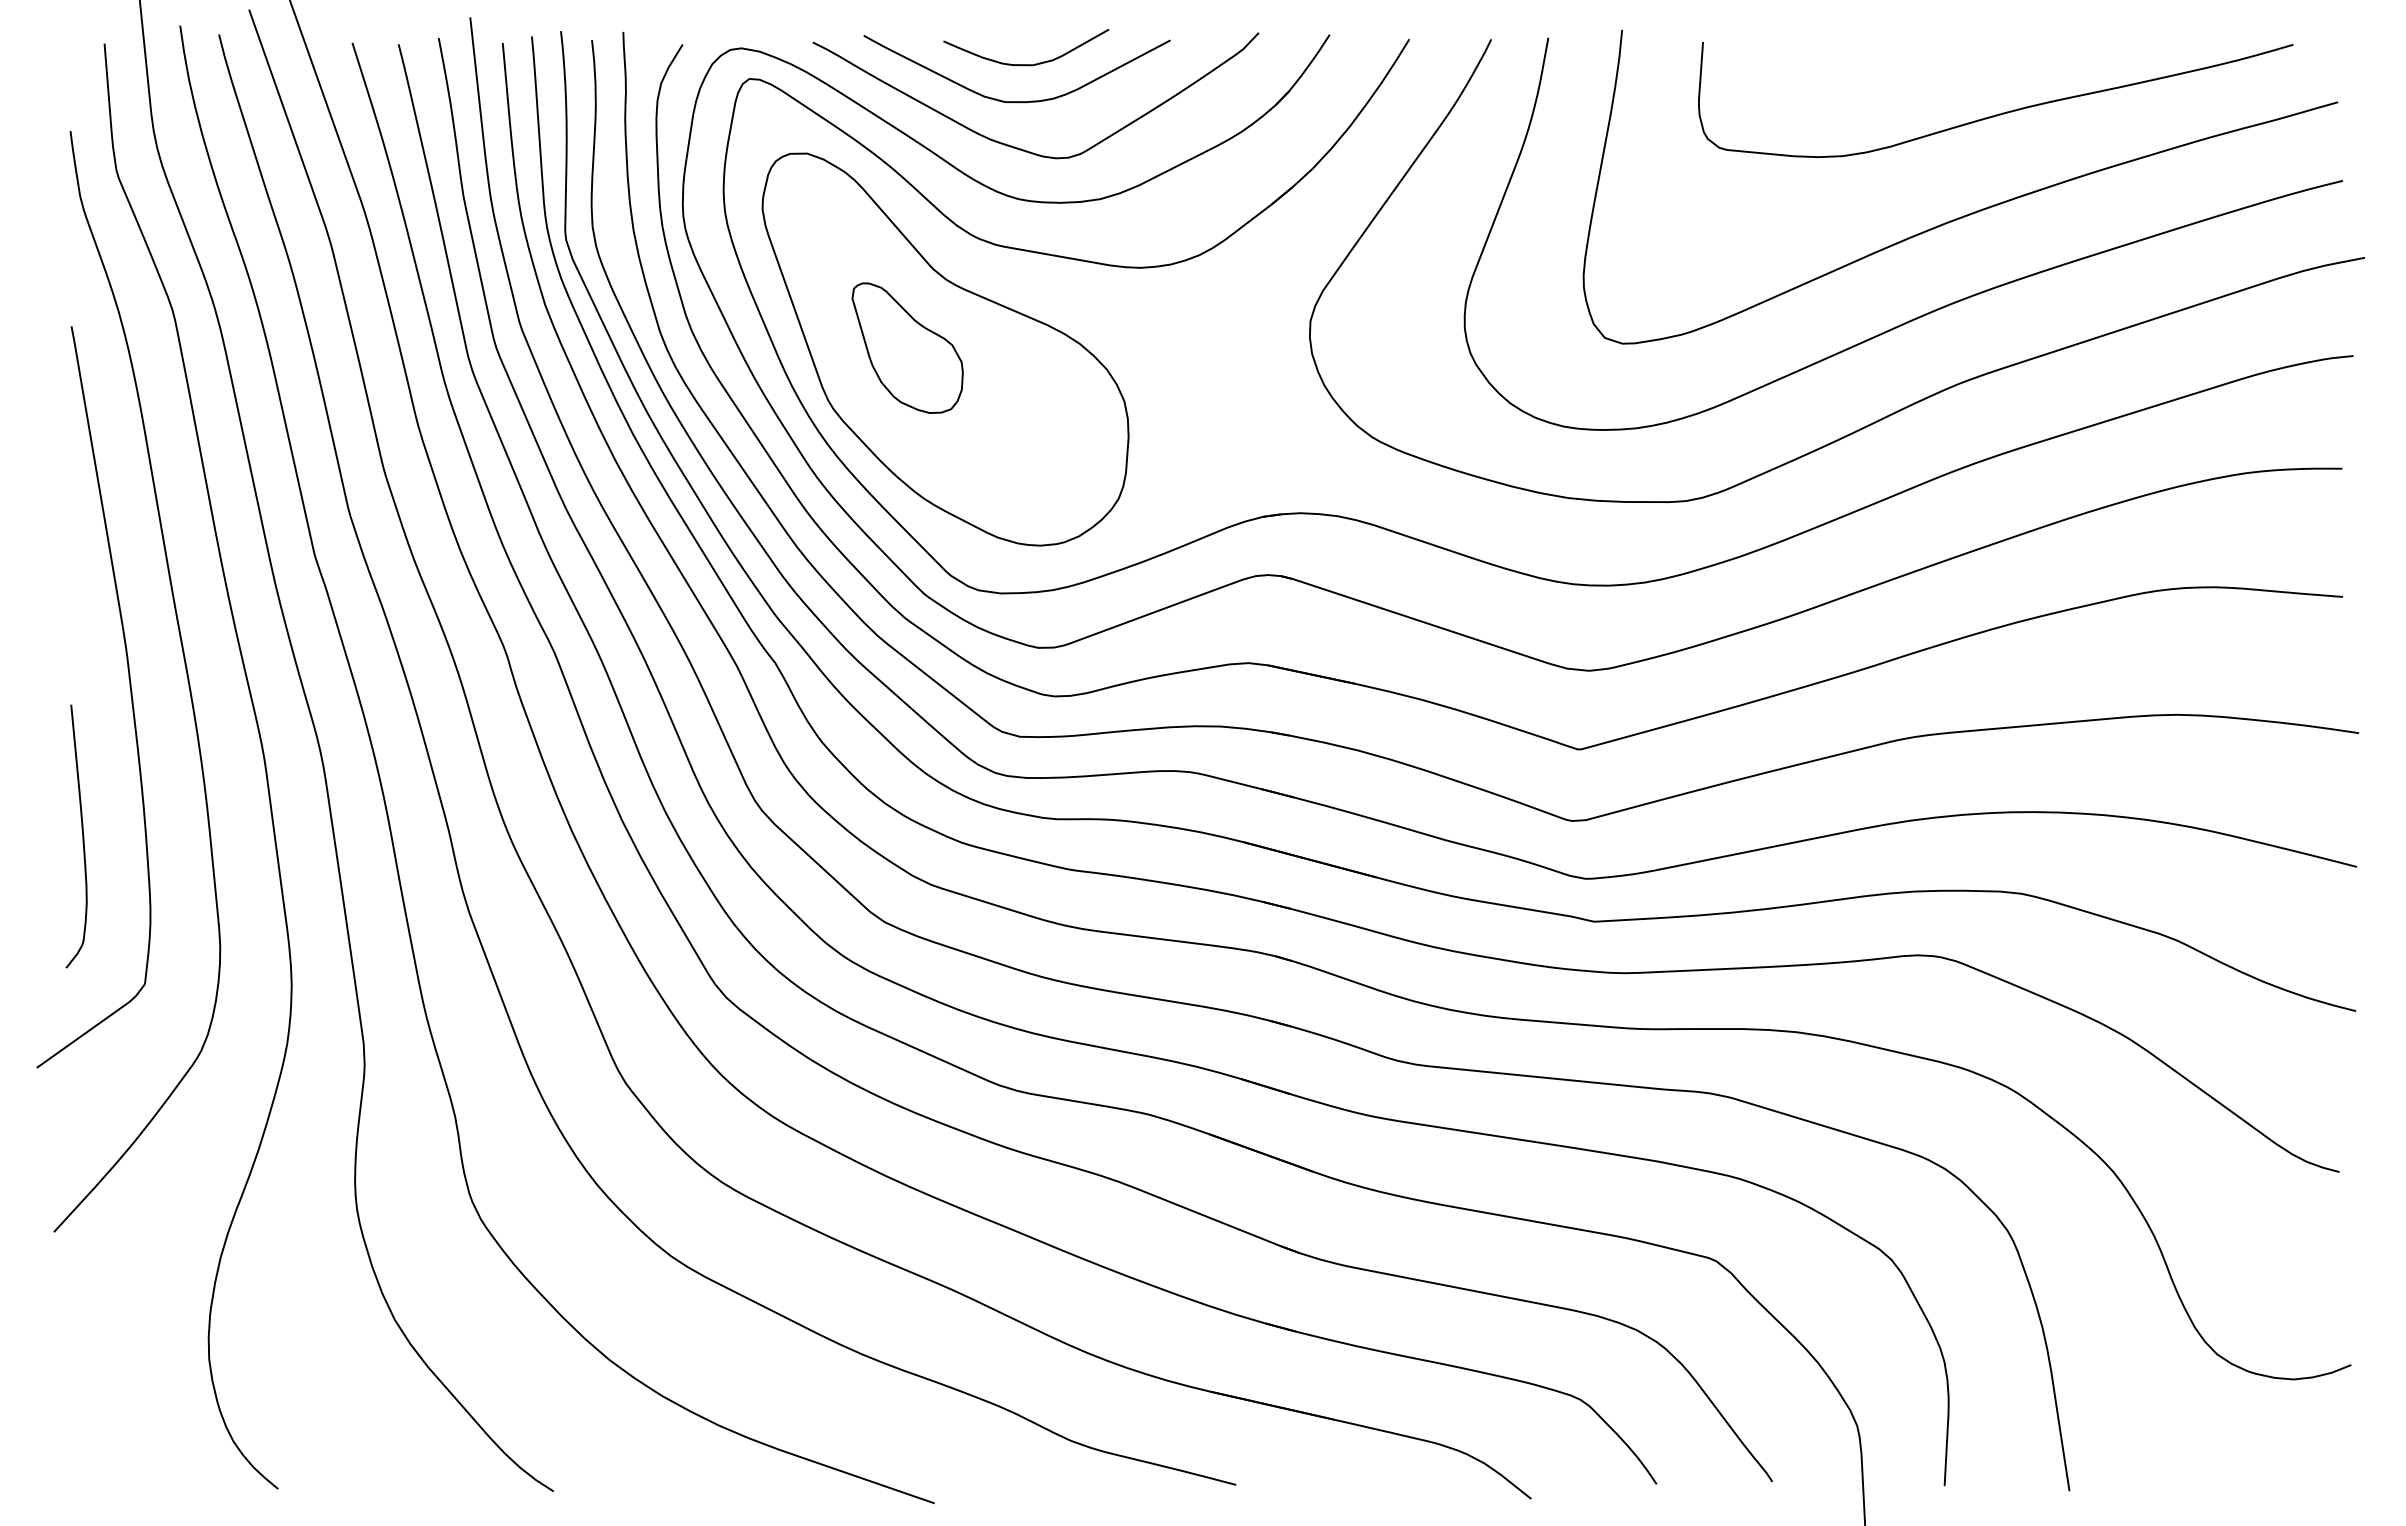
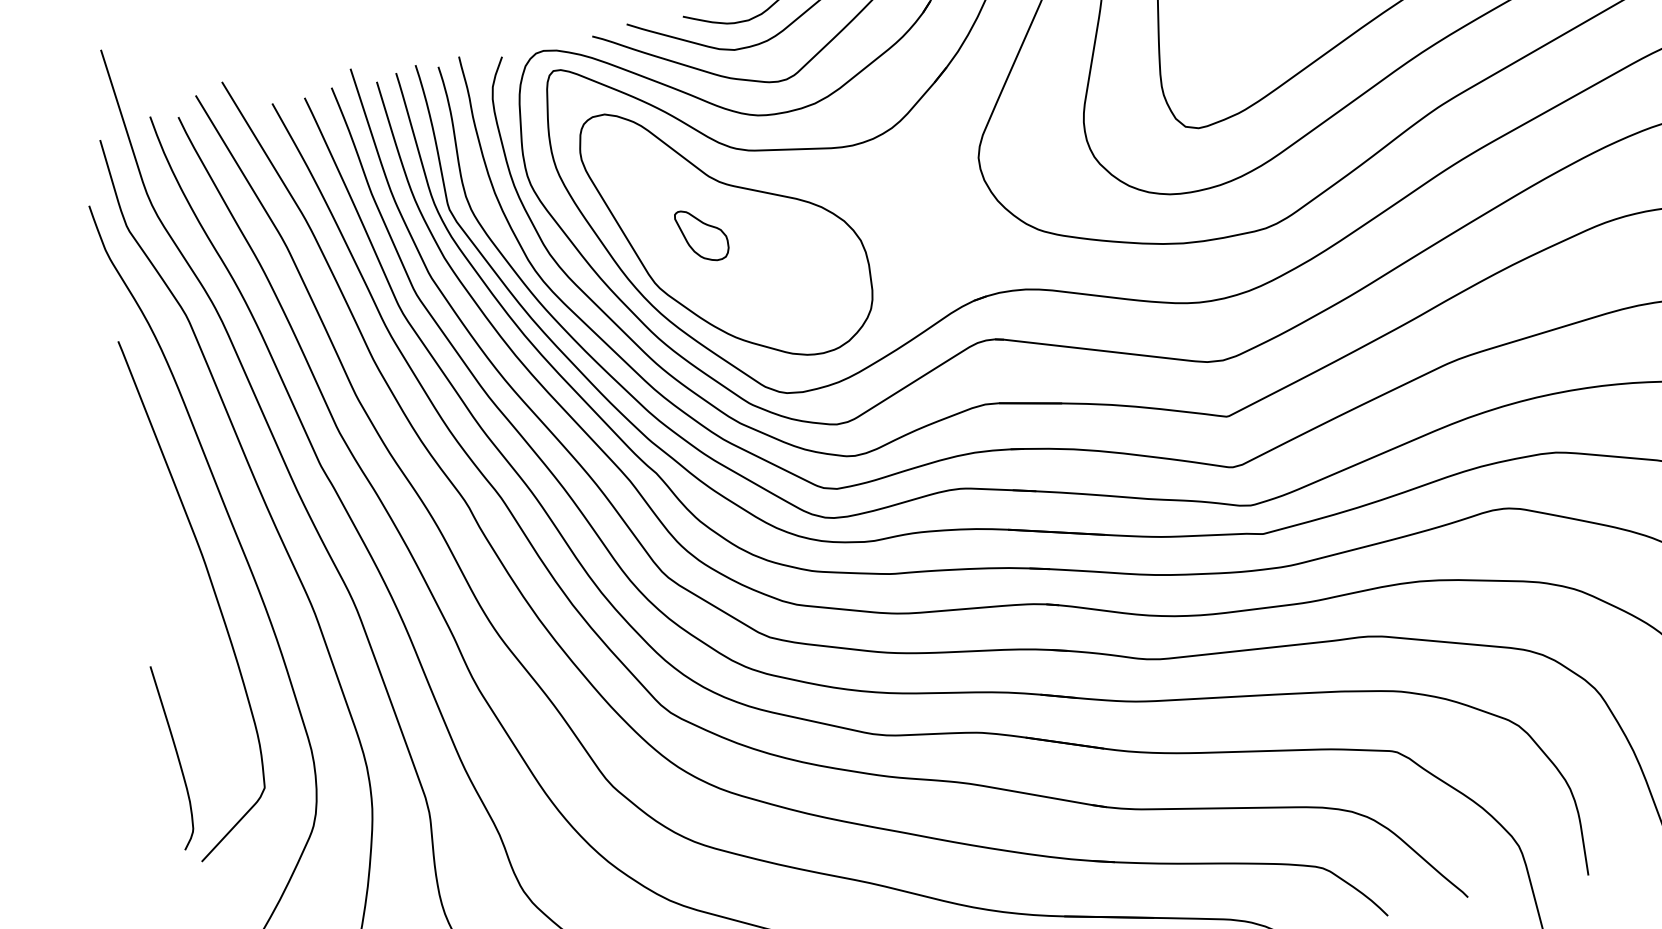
part: (907, 347) -> (702, 234), size x0.6
curve: (82, 836) -> (177, 756), moved

